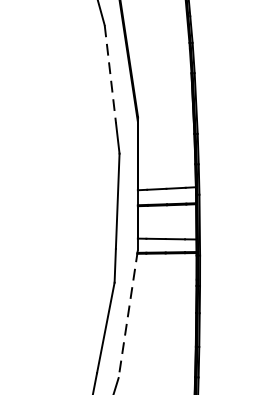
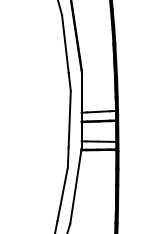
line: (110, 75) -> (65, 44), dashed -> solid
line: (127, 314) -> (75, 186), dashed -> solid

